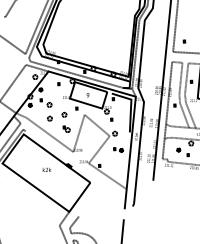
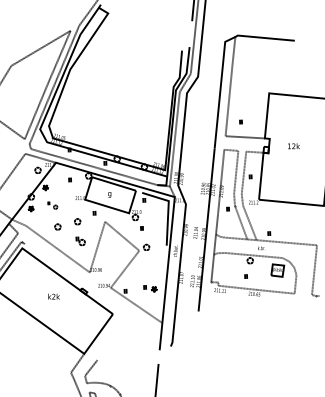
part: (45, 102) -> (52, 205), size x0.6
part: (118, 149) -> (150, 288), moved
part: (178, 149) -> (232, 269), removed

